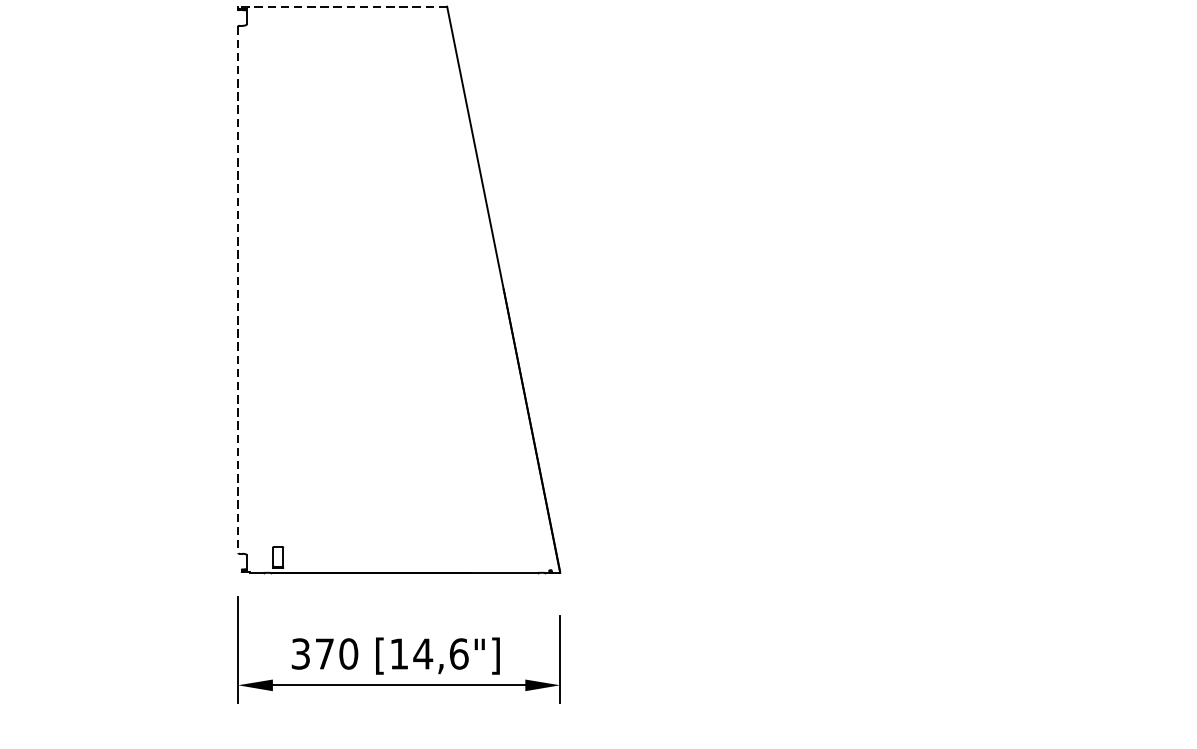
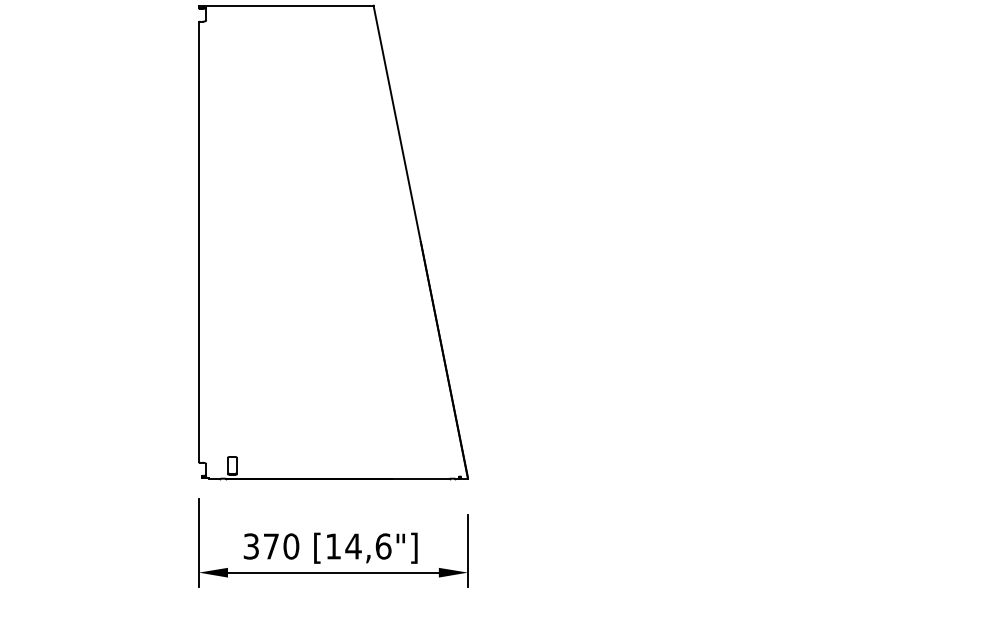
line: (341, 6) -> (285, 5), dashed -> solid
line: (237, 290) -> (198, 242), dashed -> solid

